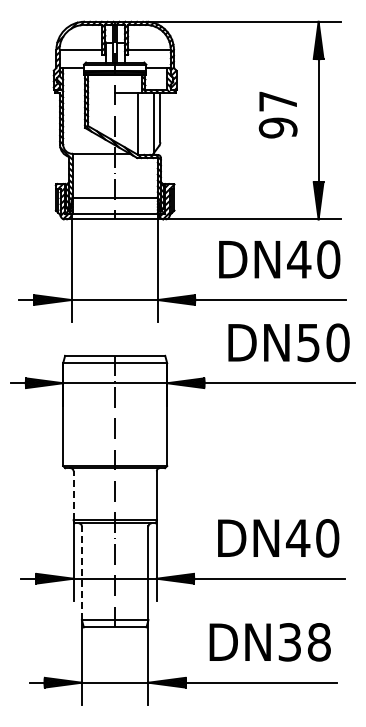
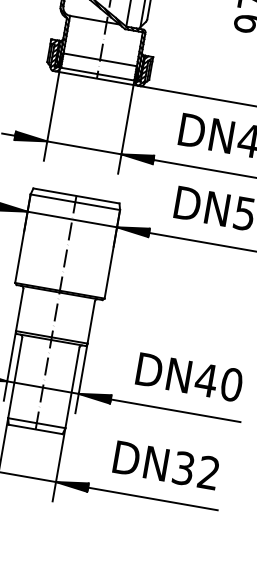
line: (73, 495) -> (19, 309), dashed -> solid
line: (81, 573) -> (14, 378), dashed -> solid
text: (318, 642) -> (208, 472), DN38 -> DN32

